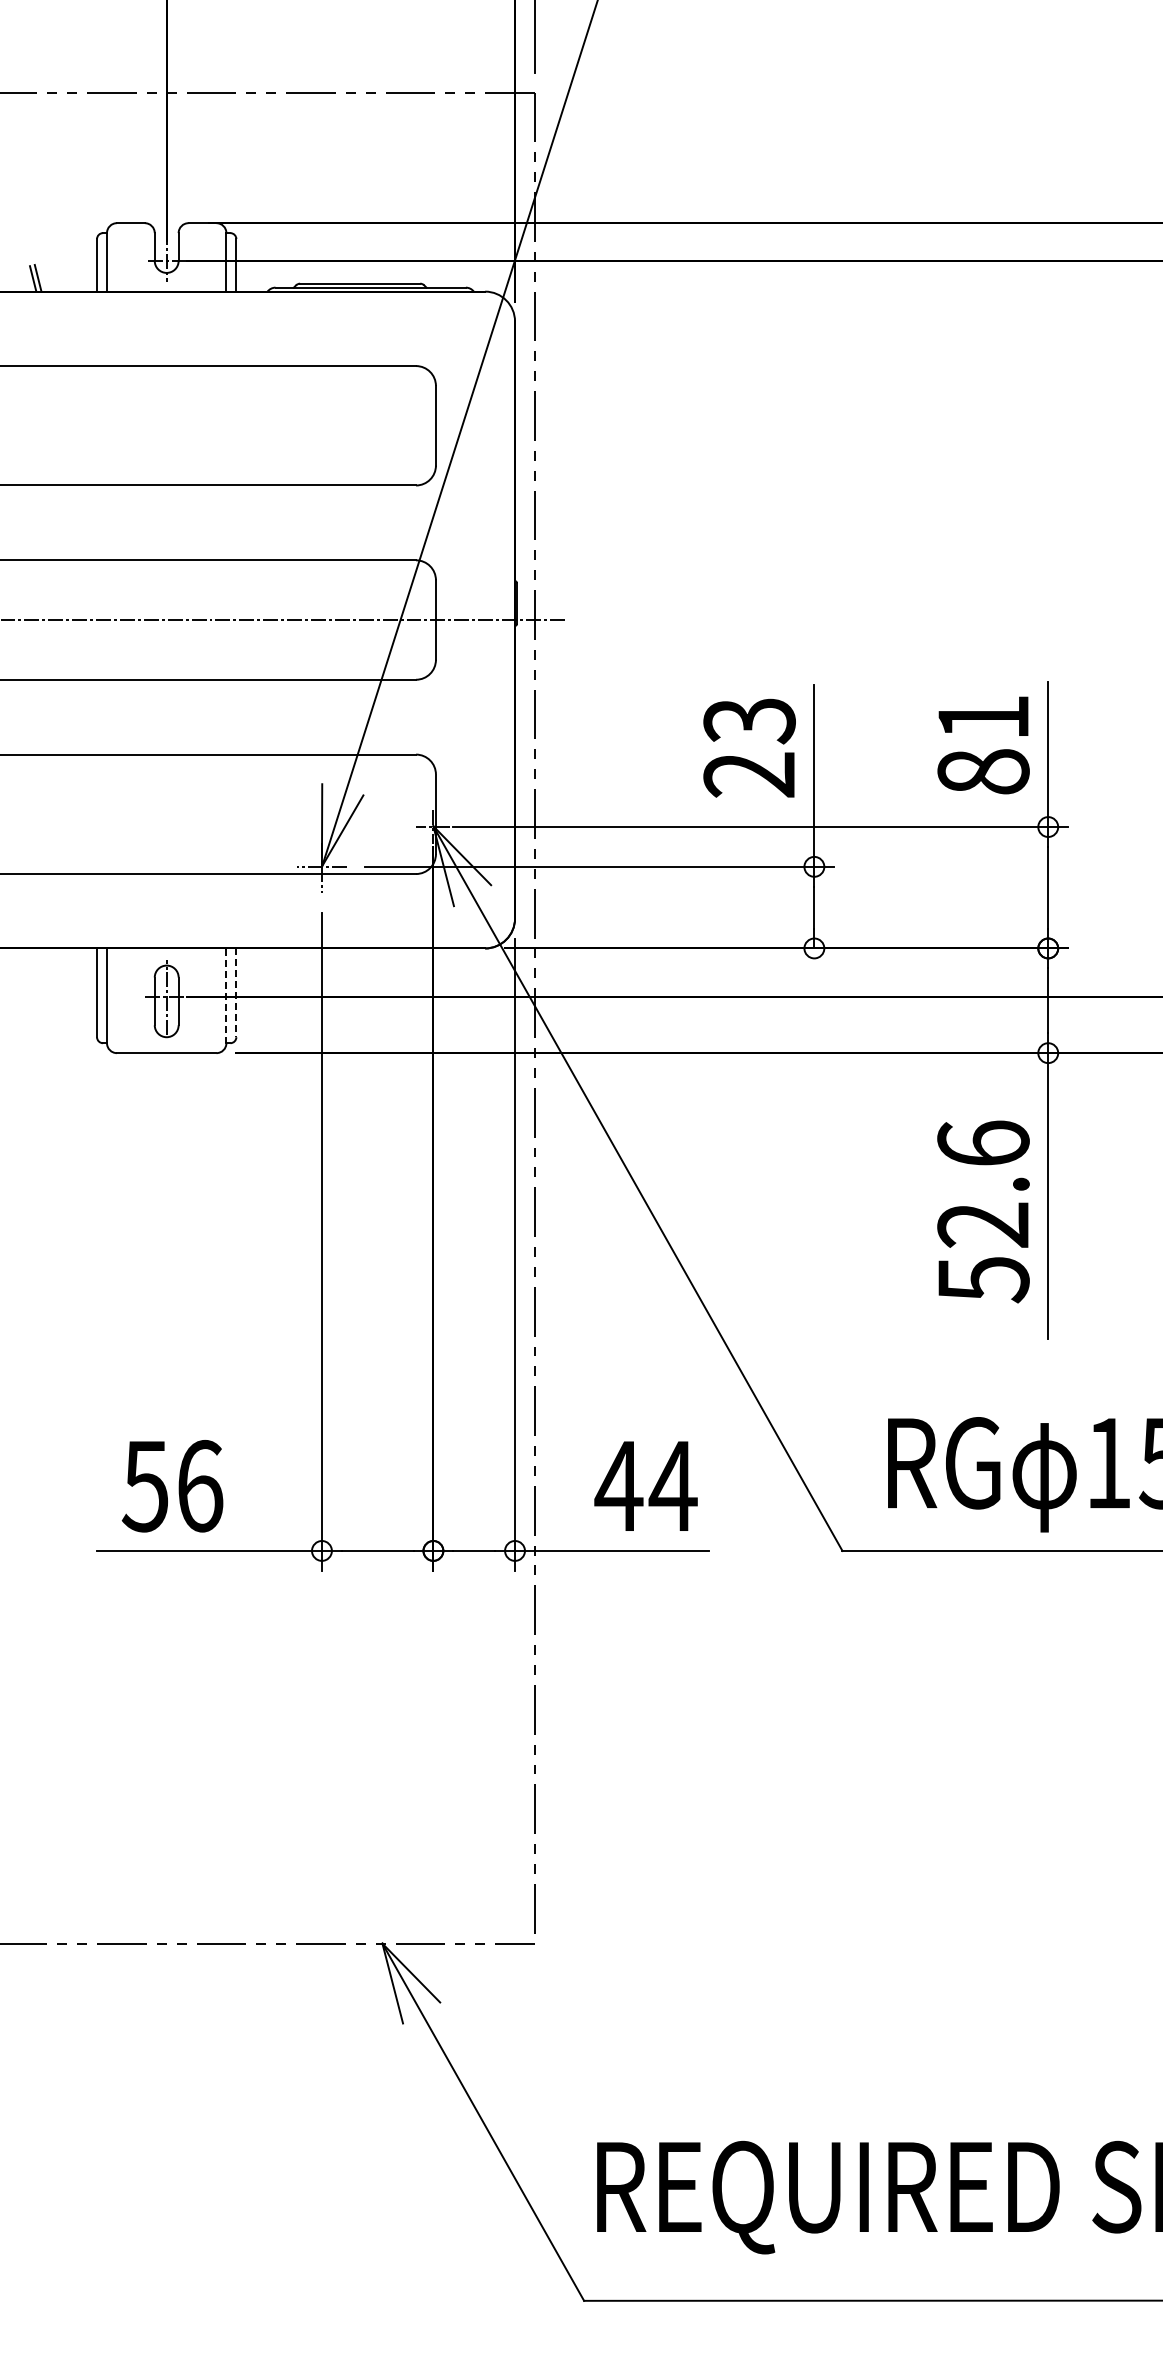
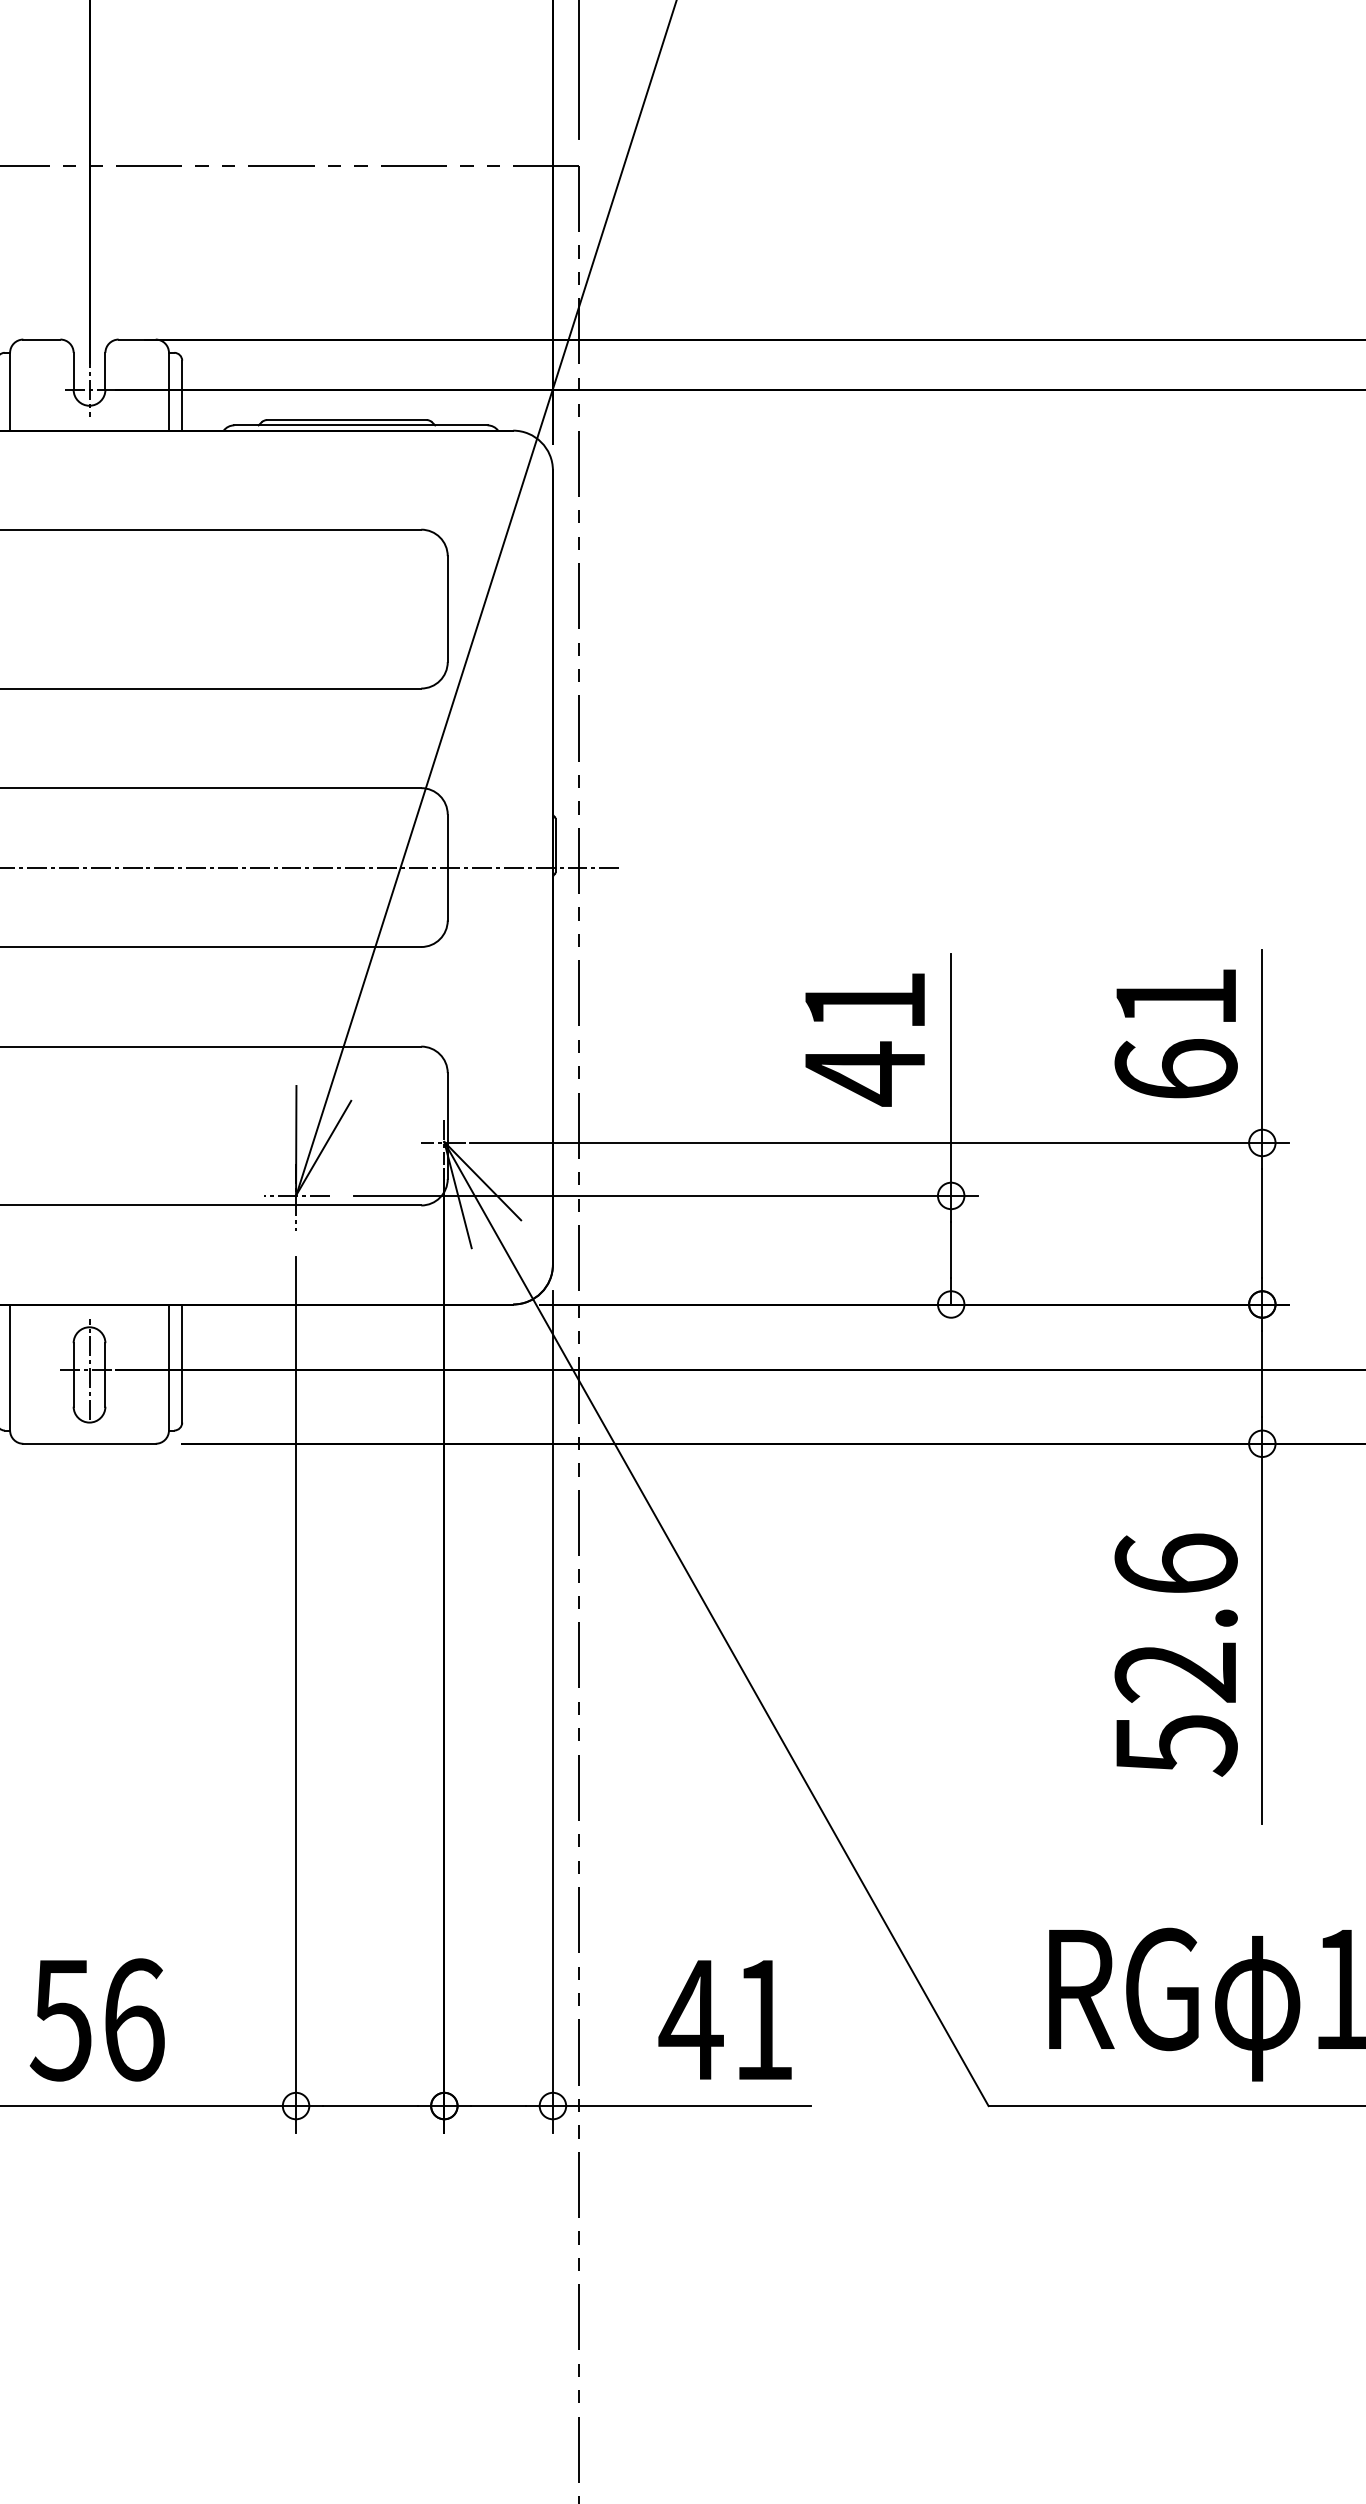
text: (749, 748) -> (864, 1038), 23 -> 41
text: (983, 771) -> (1176, 1069), 81 -> 61
line: (236, 993) -> (182, 1364), dashed -> solid
line: (226, 996) -> (169, 1368), dashed -> solid
text: (672, 1485) -> (762, 2018), 44 -> 41

